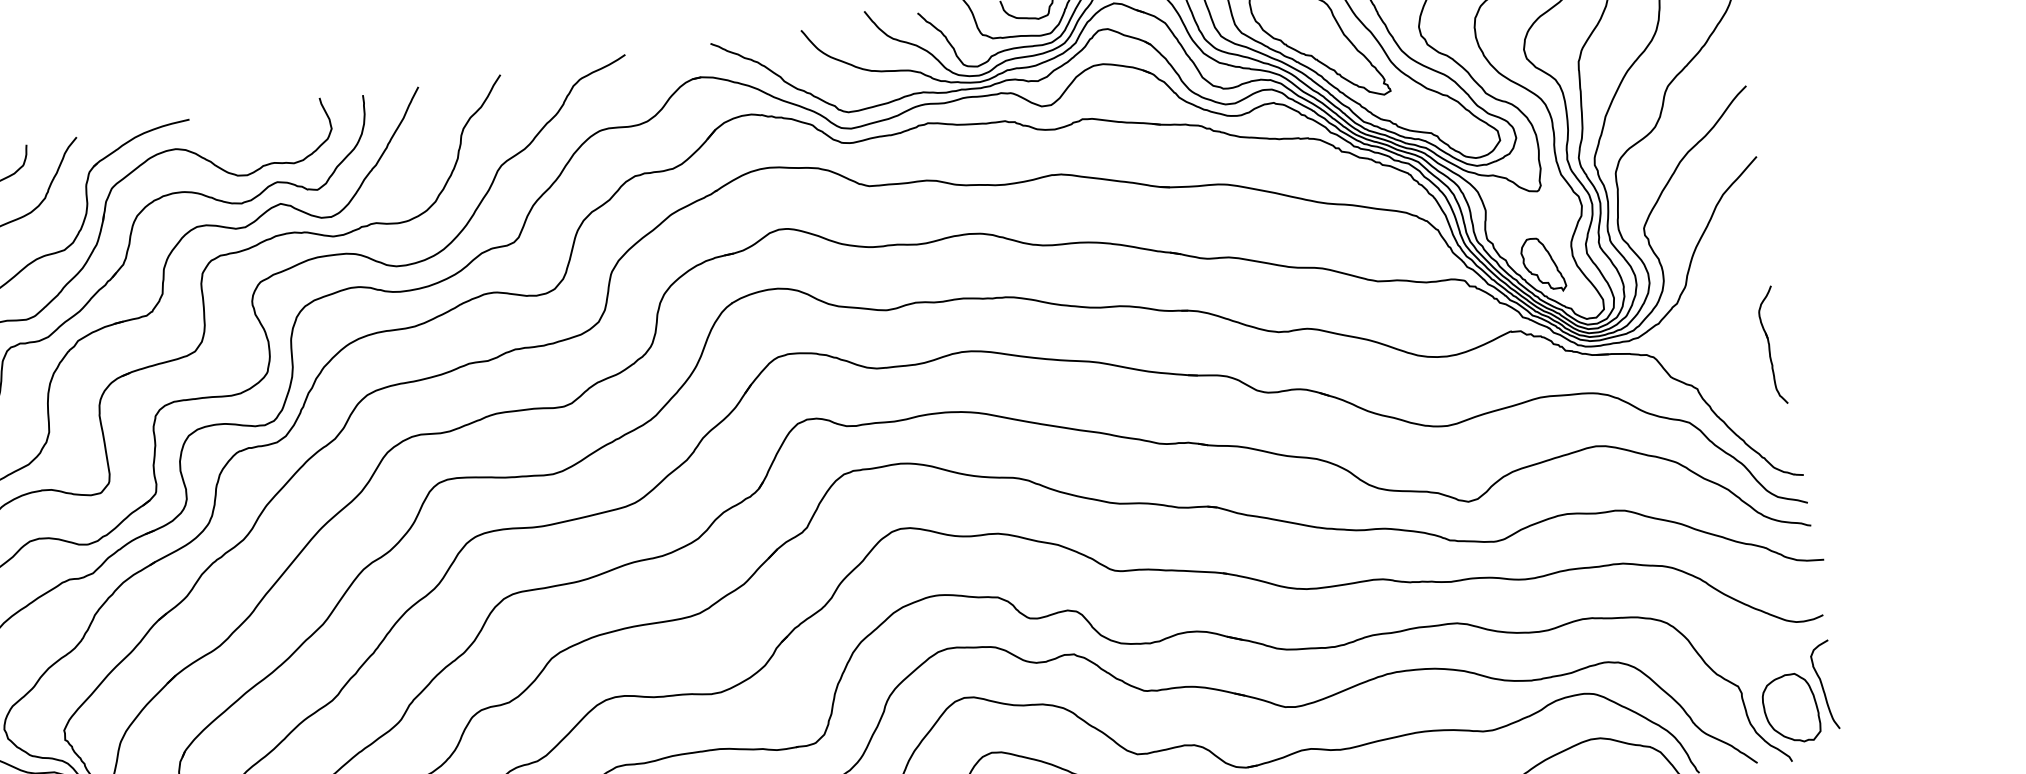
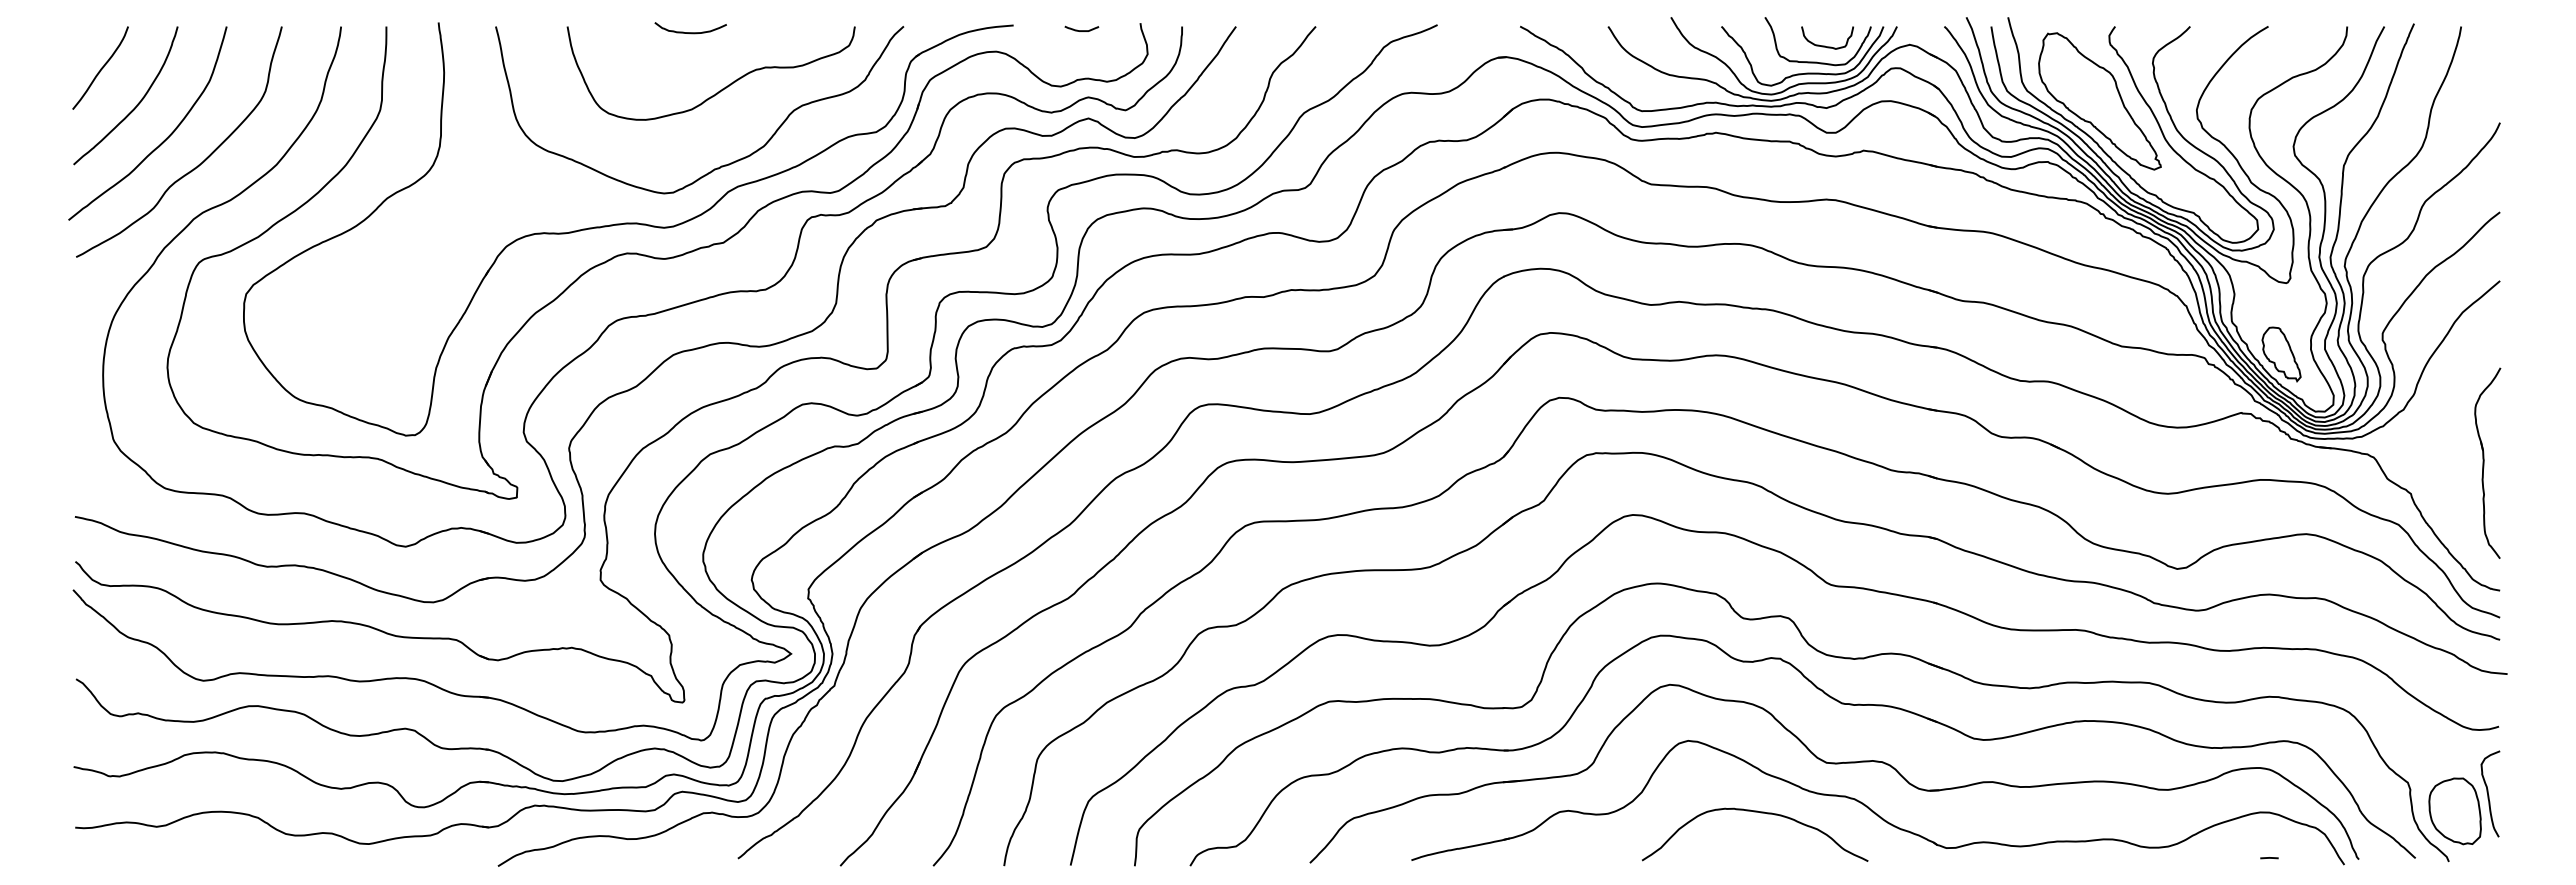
curve: (260, 114) -> (1081, 30), added
part: (1771, 345) -> (2487, 462), size x1.67

